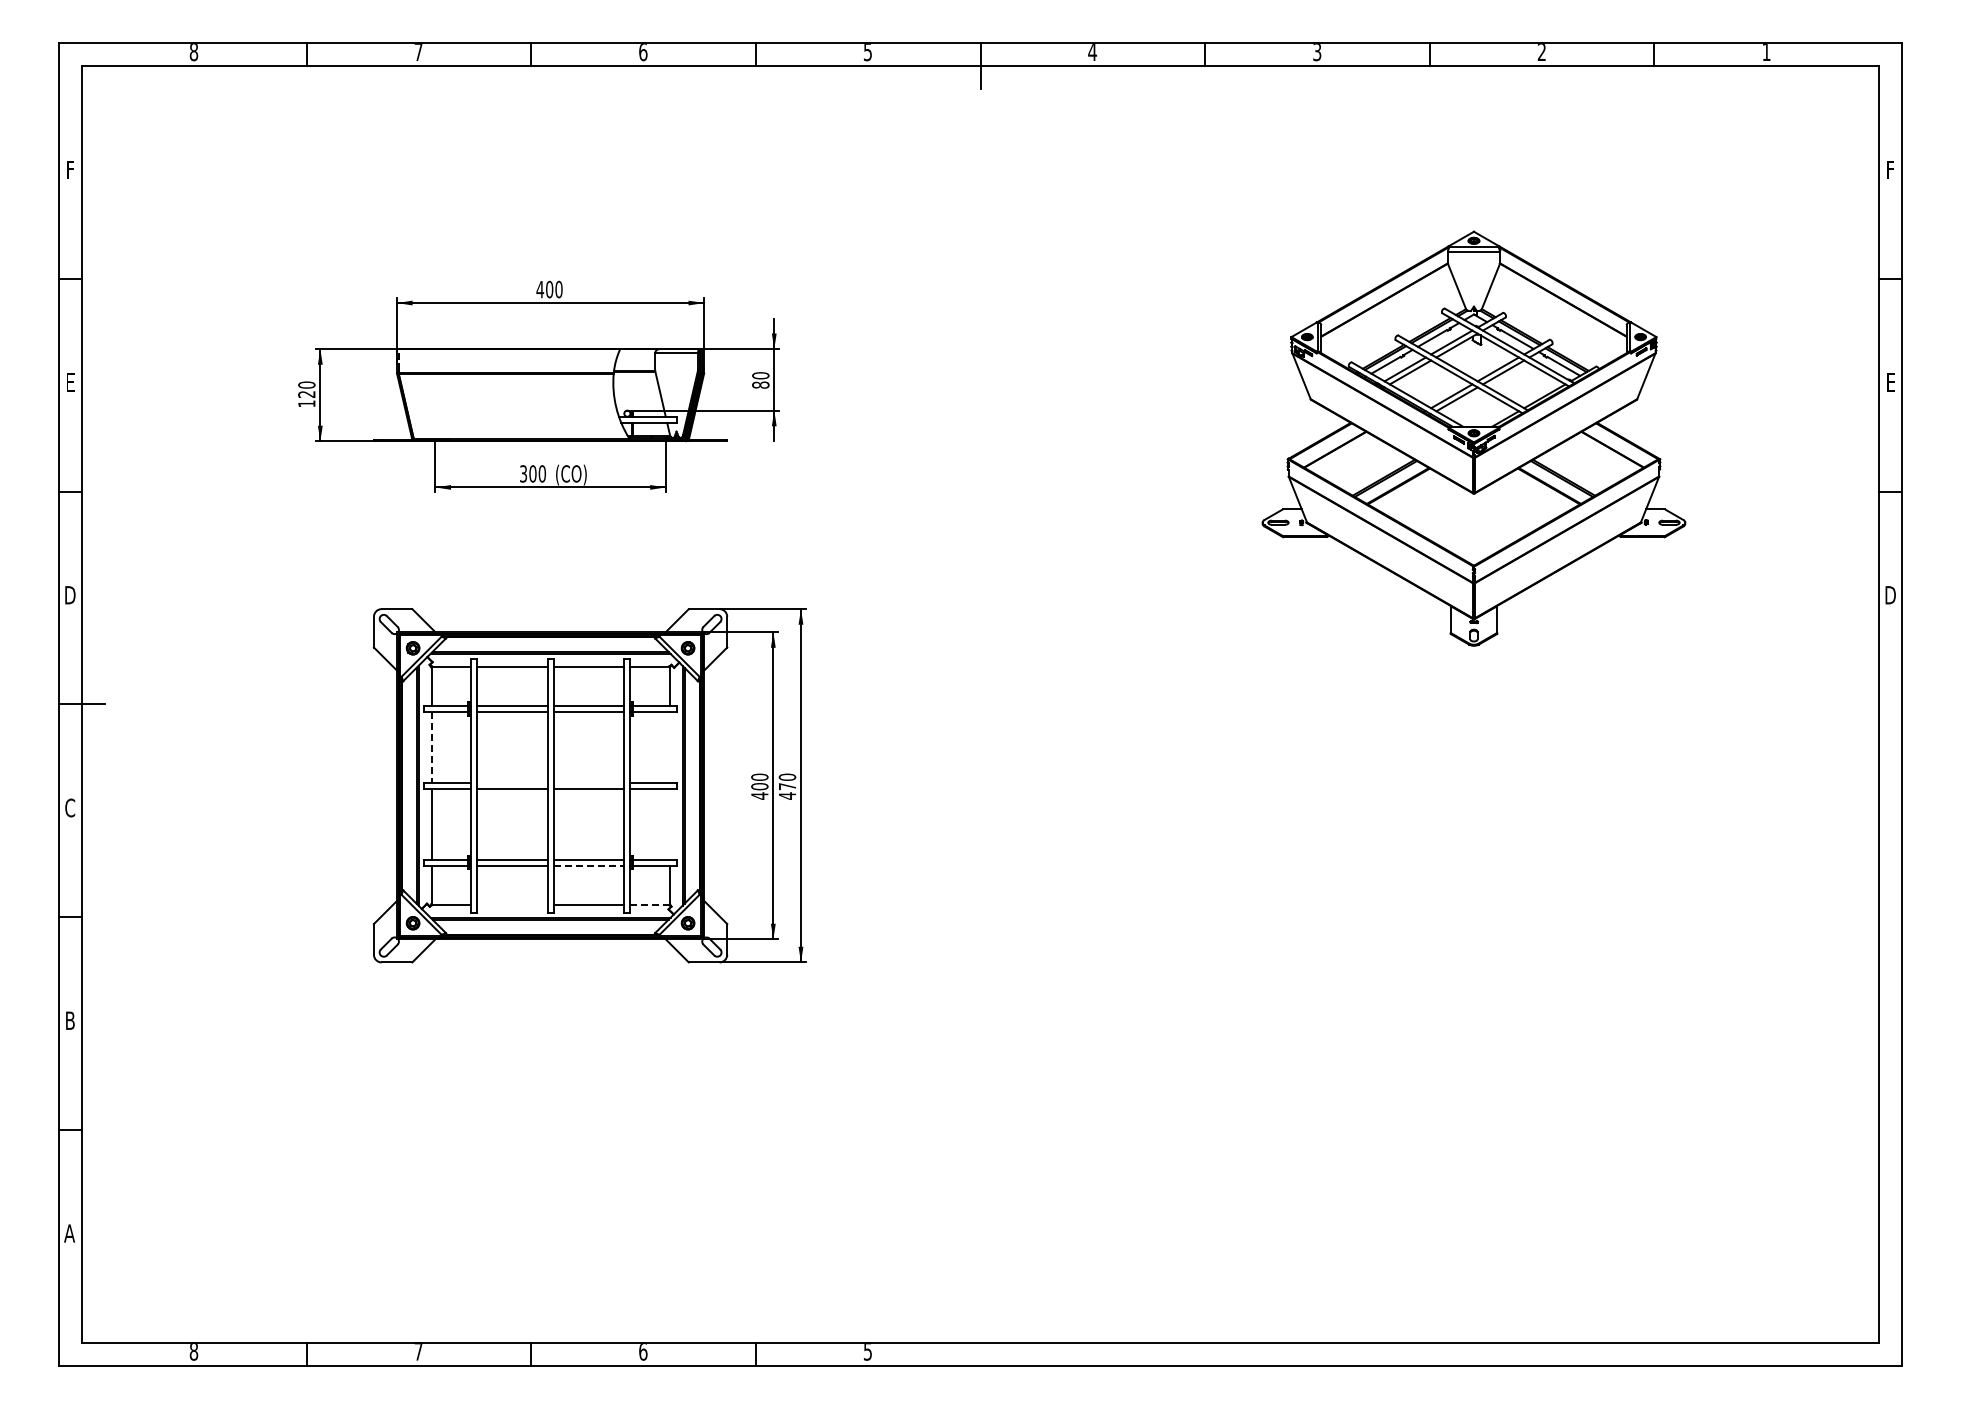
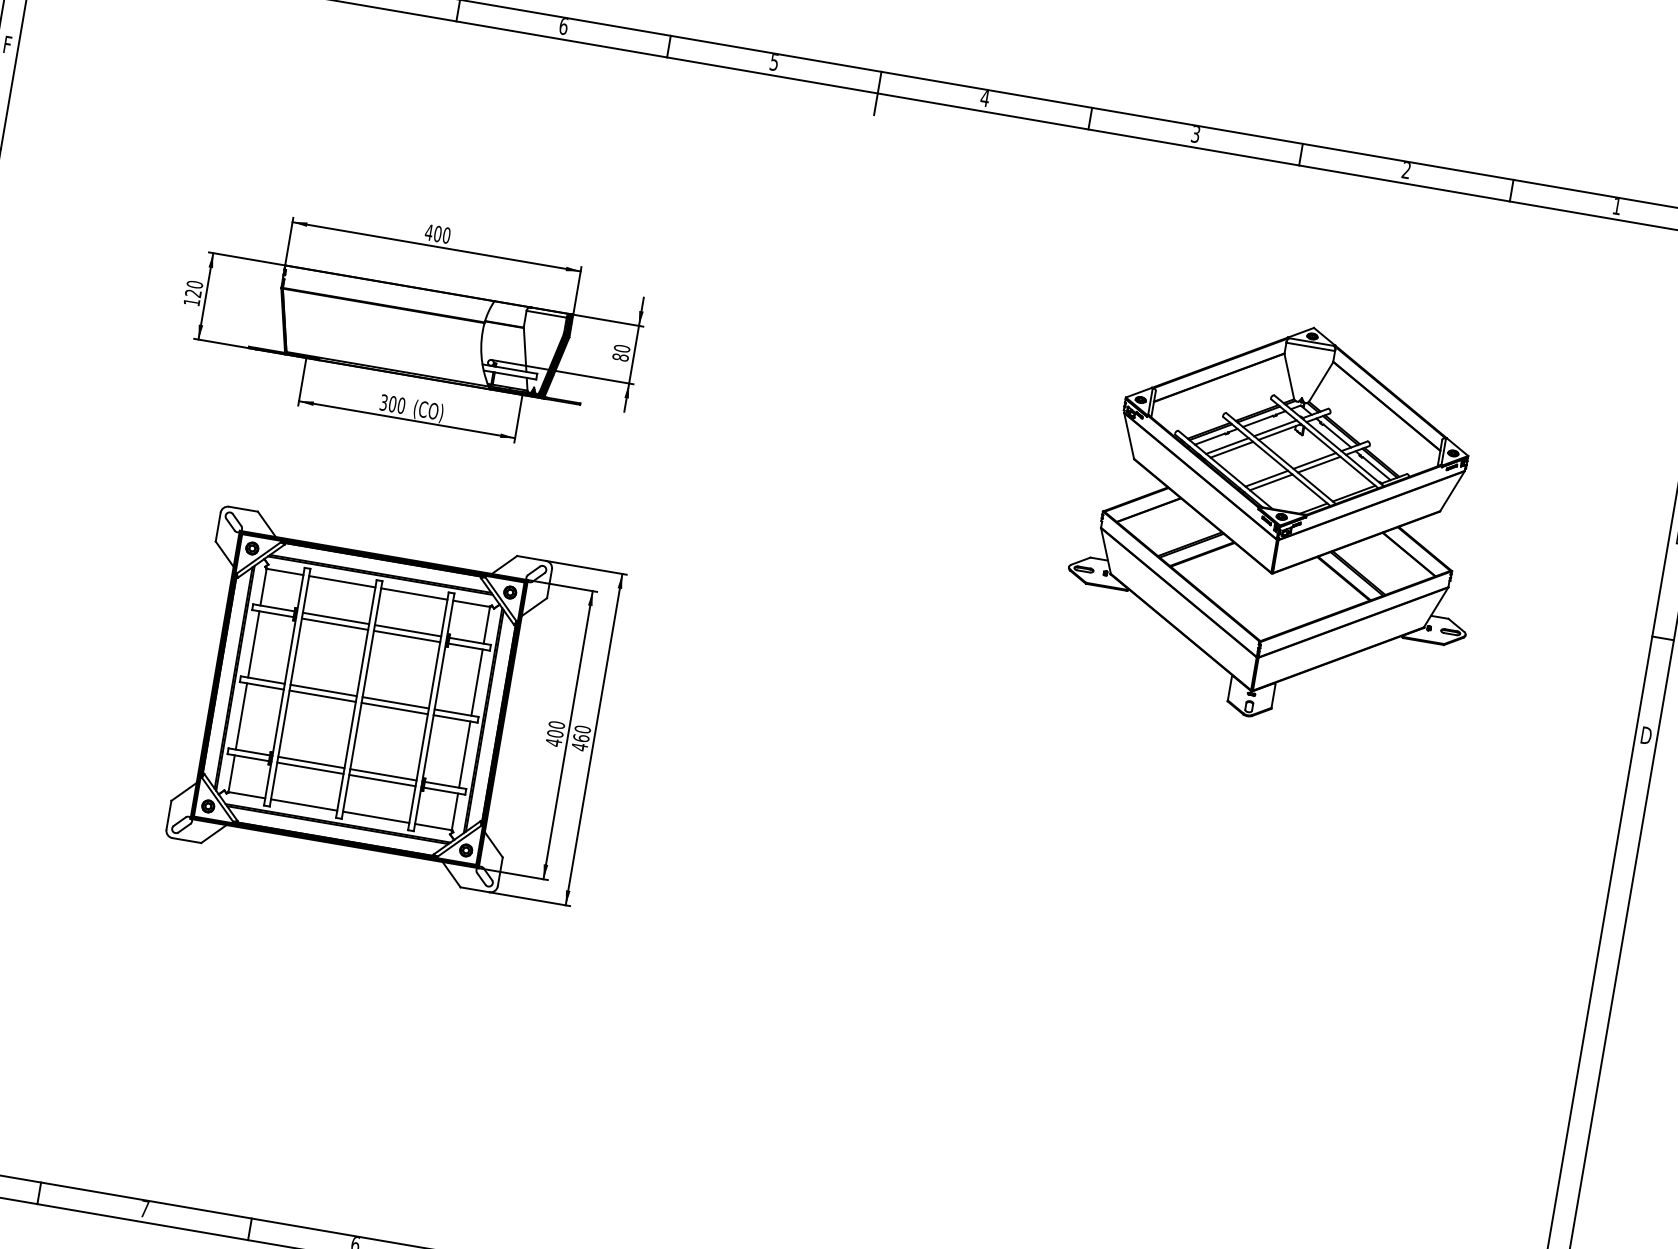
line: (431, 747) -> (253, 644), dashed -> solid
line: (669, 747) -> (476, 682), added
line: (511, 782) -> (323, 690), added
line: (588, 782) -> (395, 702), added
text: (787, 786) -> (581, 738), 470 -> 460
line: (669, 823) -> (464, 753), added
line: (589, 865) -> (382, 780), dashed -> solid
line: (511, 904) -> (303, 804), added
line: (650, 904) -> (433, 826), dashed -> solid

